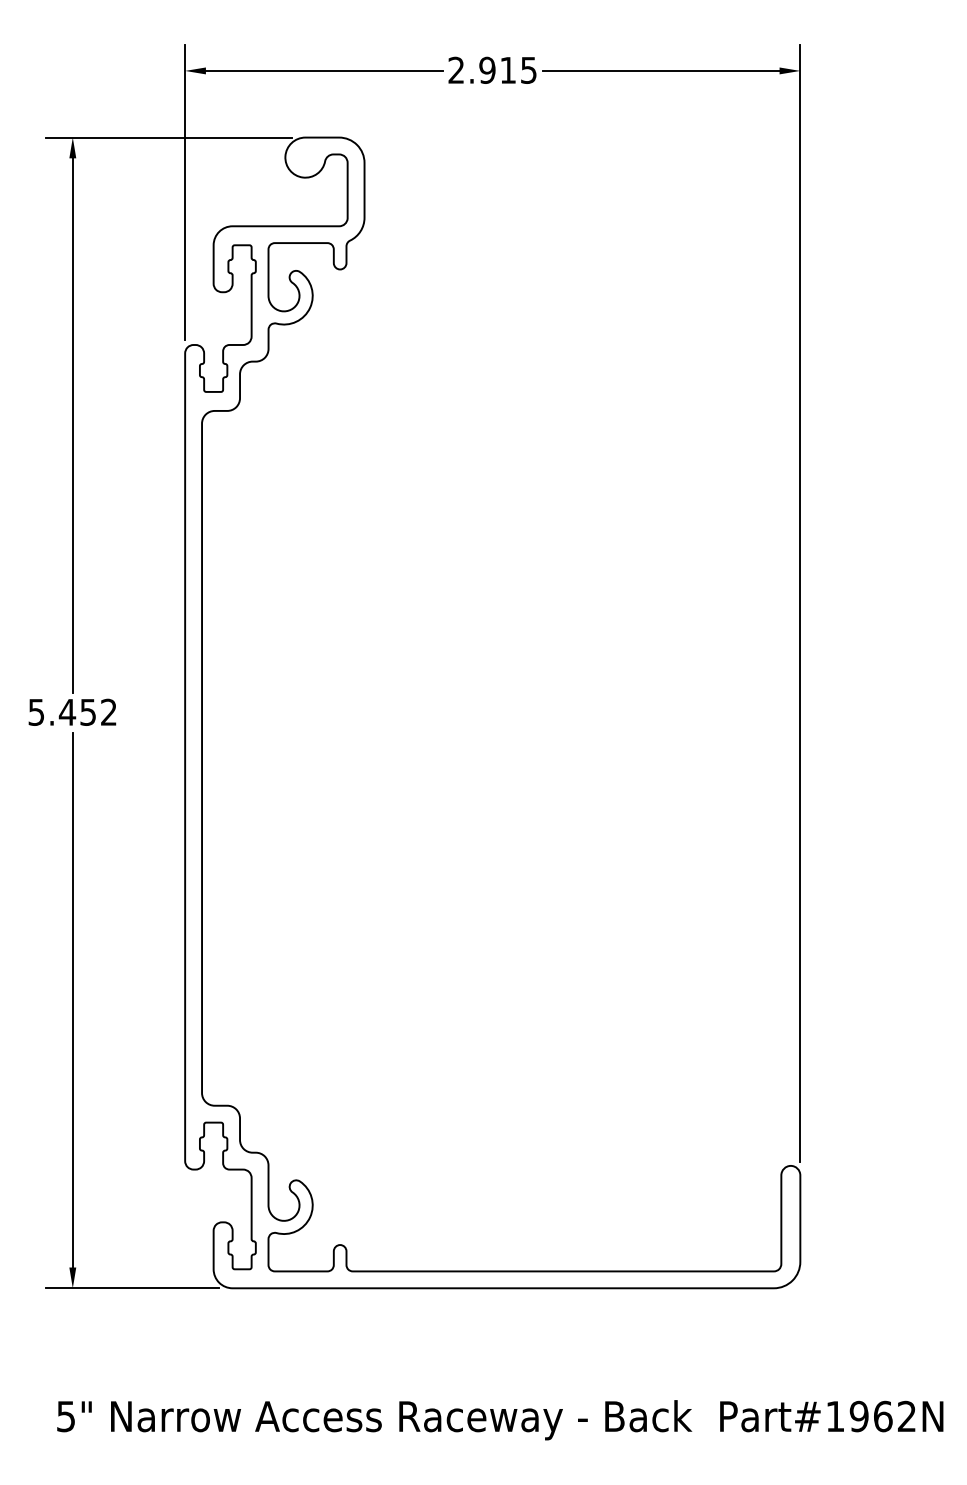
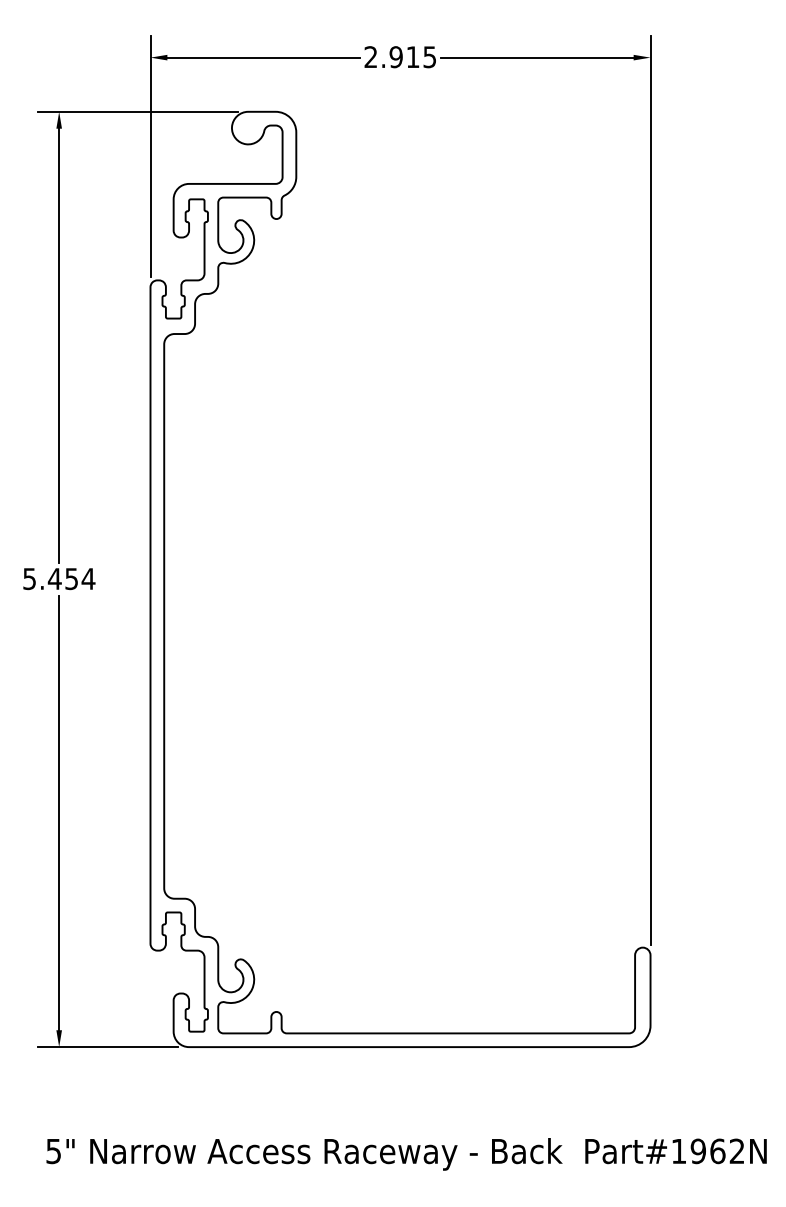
text: (108, 711) -> (88, 578), 5.452 -> 5.454

